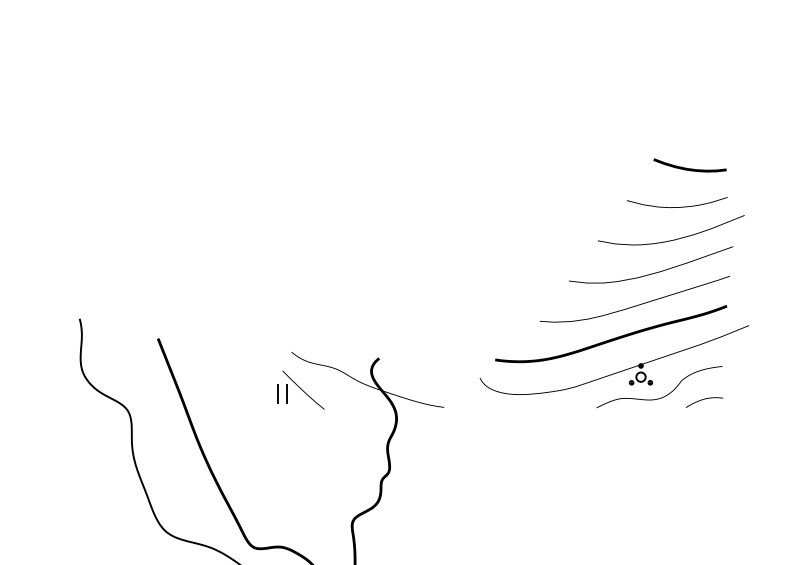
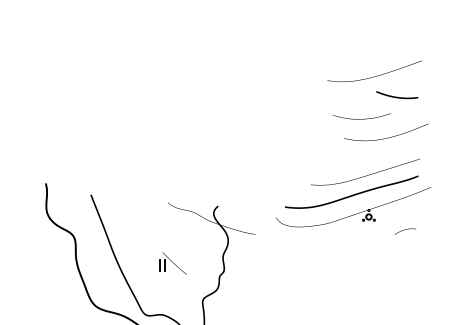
curve: (676, 207) -> (361, 119), moved
curve: (655, 272) -> (377, 75), moved
part: (299, 390) -> (172, 263), moved
curve: (661, 397) -> (380, 228), removed

